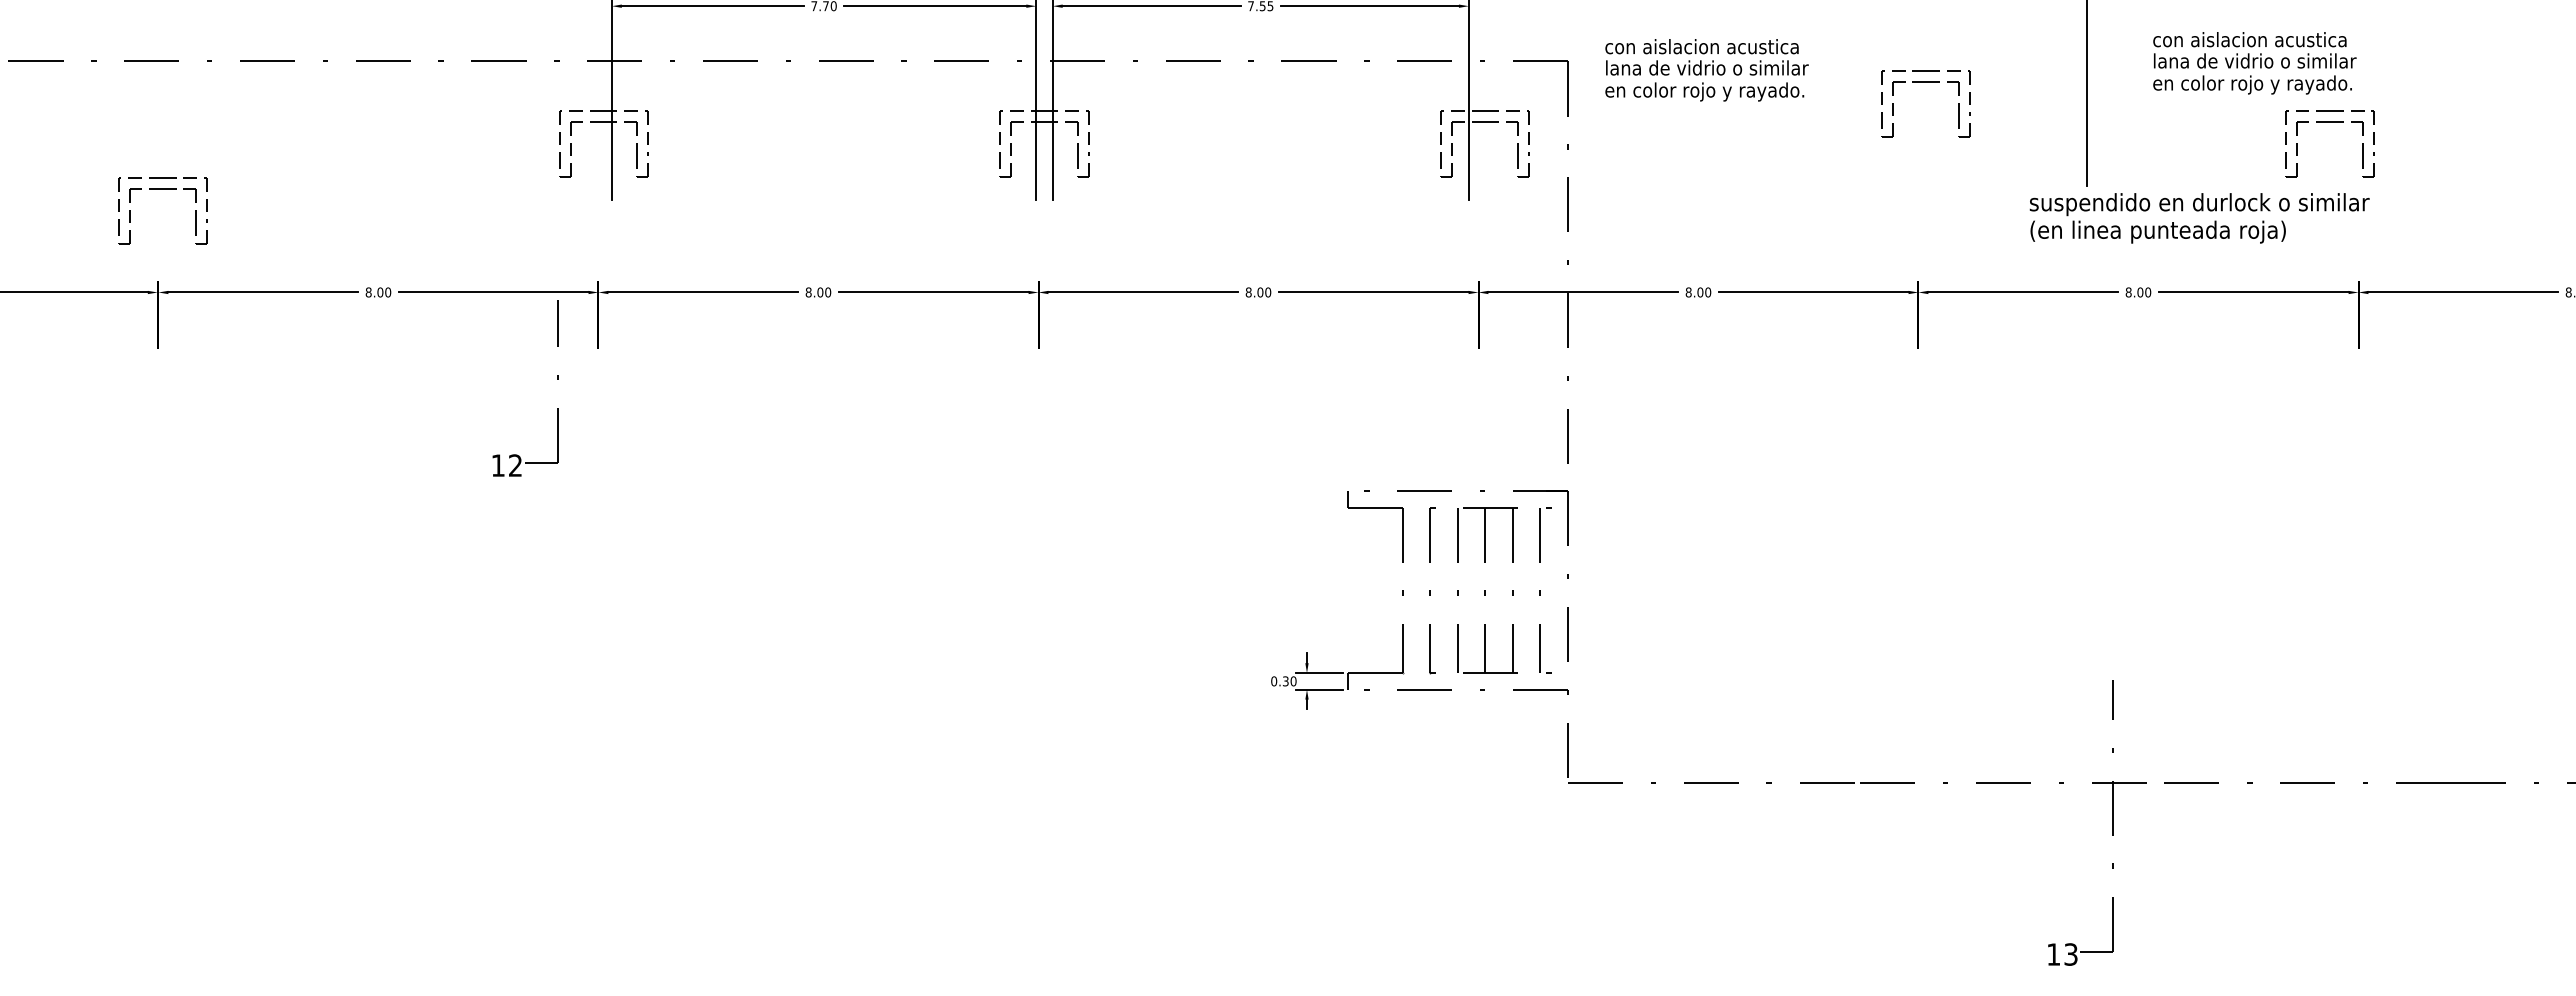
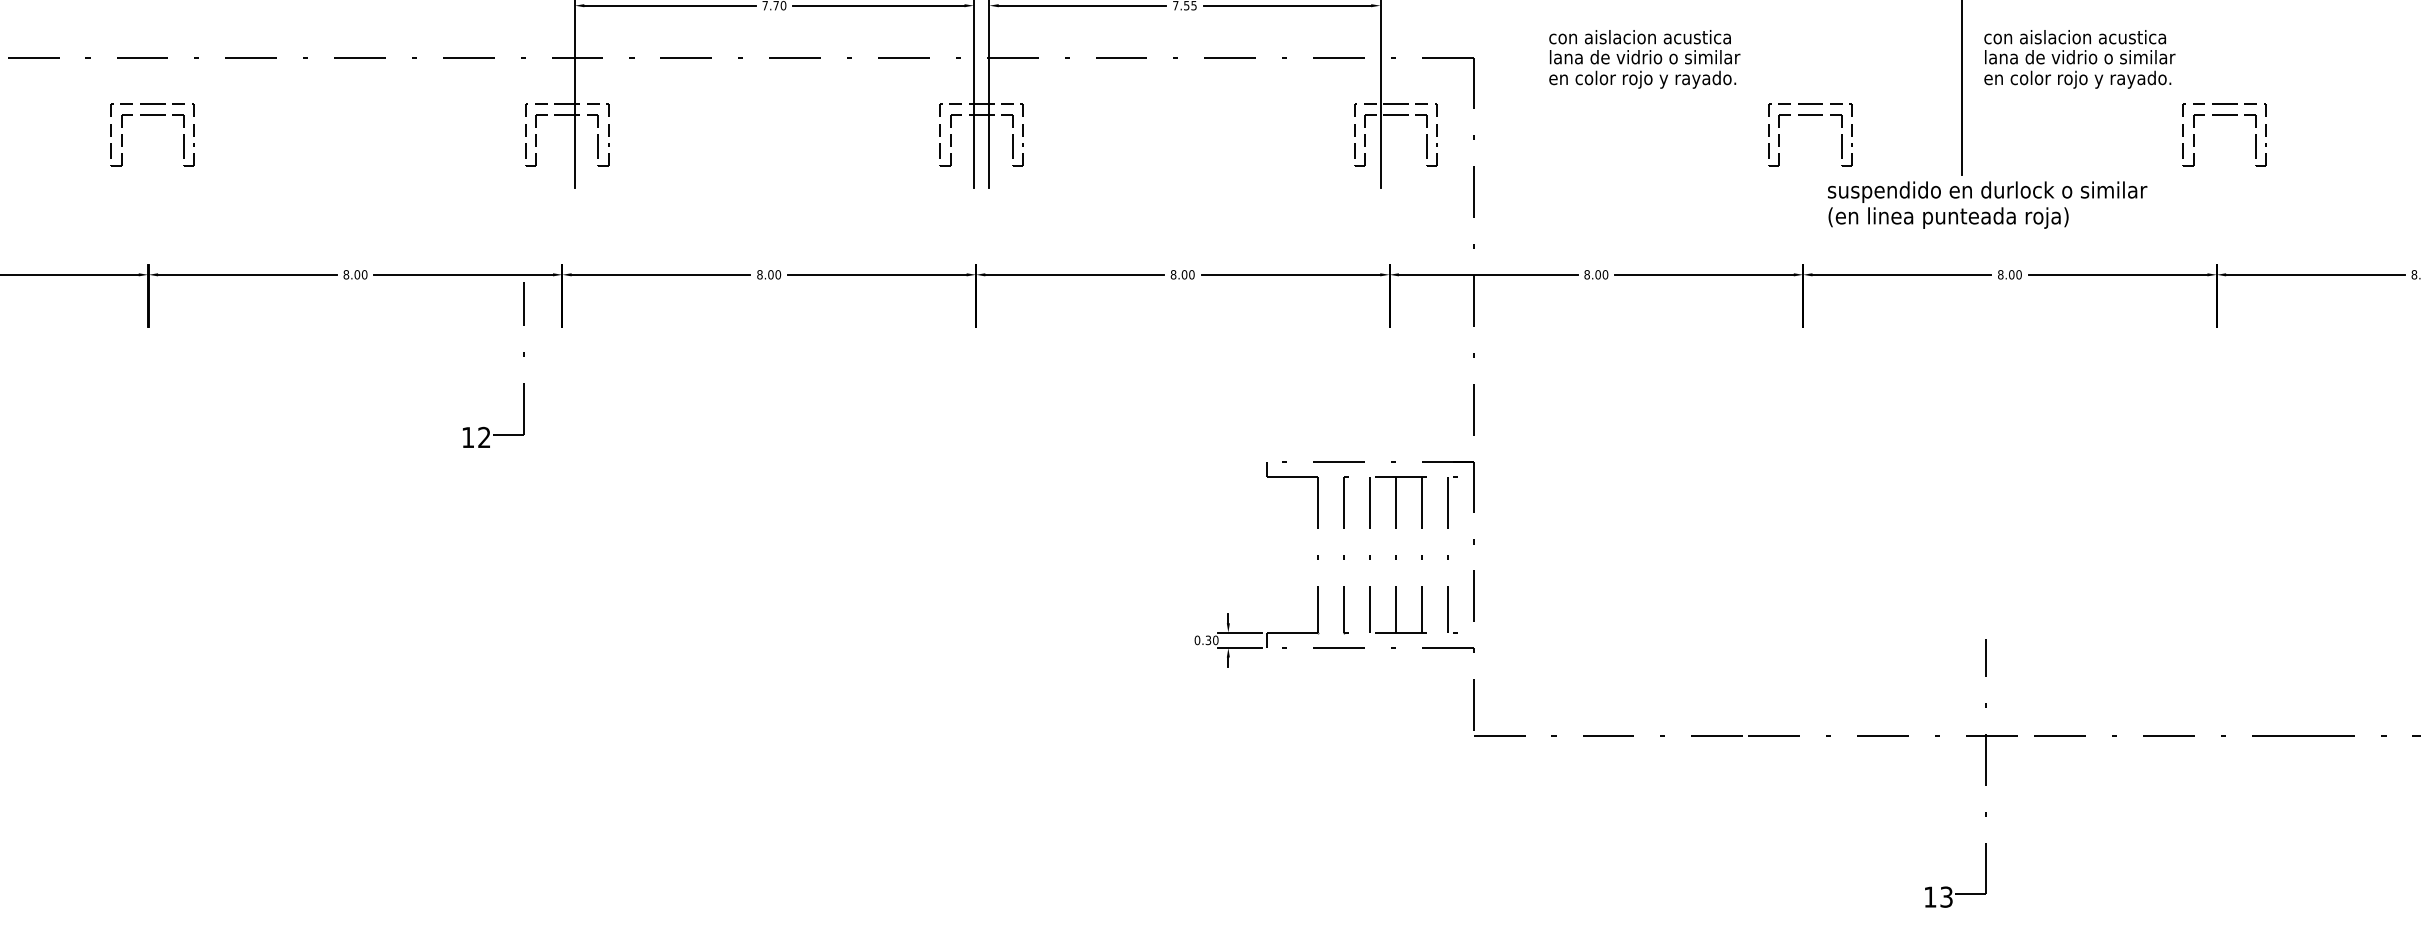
text: (2254, 63) -> (2079, 59), moved
text: (1706, 70) -> (1644, 59), moved
part: (1925, 82) -> (1809, 115), moved
part: (2329, 122) -> (2224, 115), moved
part: (162, 189) -> (152, 115), moved
text: (2199, 218) -> (1987, 205), moved

